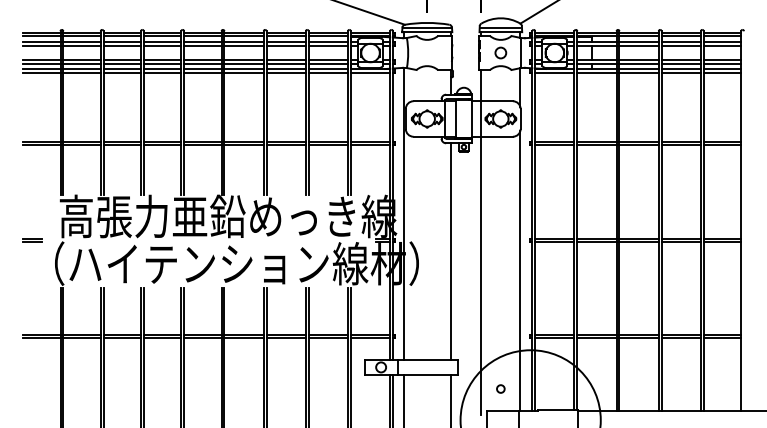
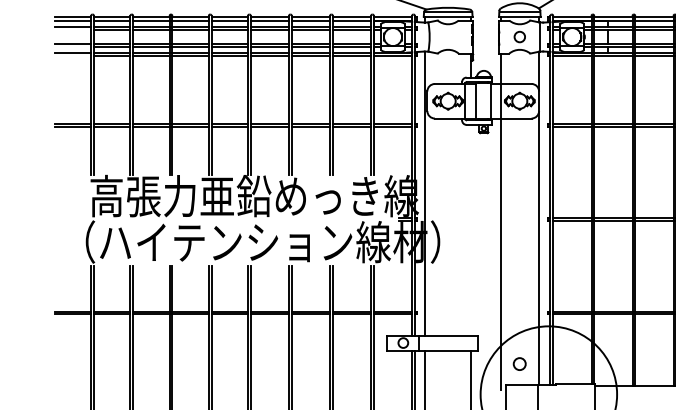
line: (41, 45) -> (72, 29), removed
line: (41, 63) -> (72, 47), removed
line: (41, 72) -> (72, 56), removed
line: (32, 239) -> (63, 218), removed
line: (450, 251) -> (470, 230), removed
circle: (500, 388) -> (519, 363), size x1.6

